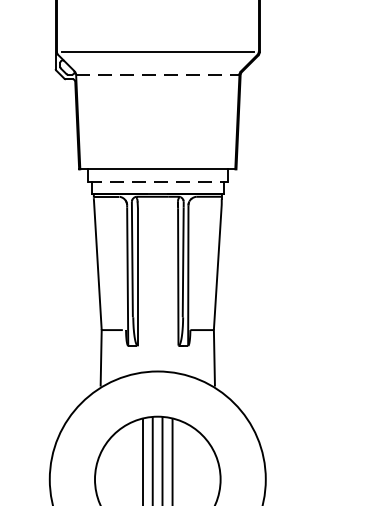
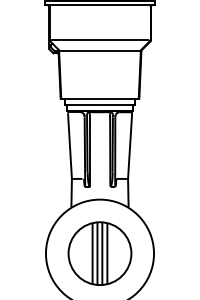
line: (158, 75) -> (100, 51), dashed -> solid
line: (158, 181) -> (100, 104), dashed -> solid

